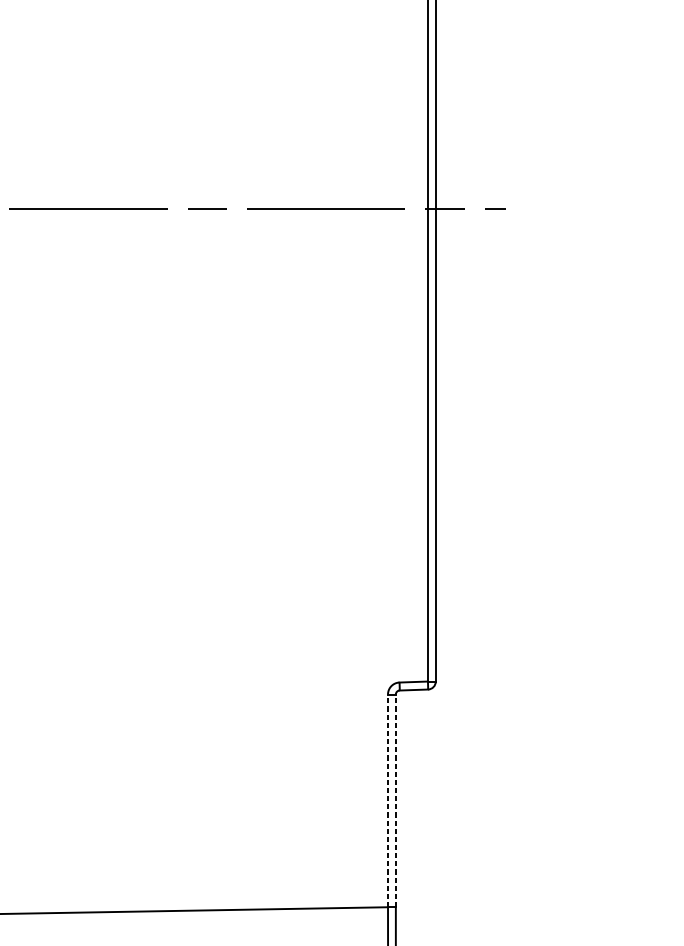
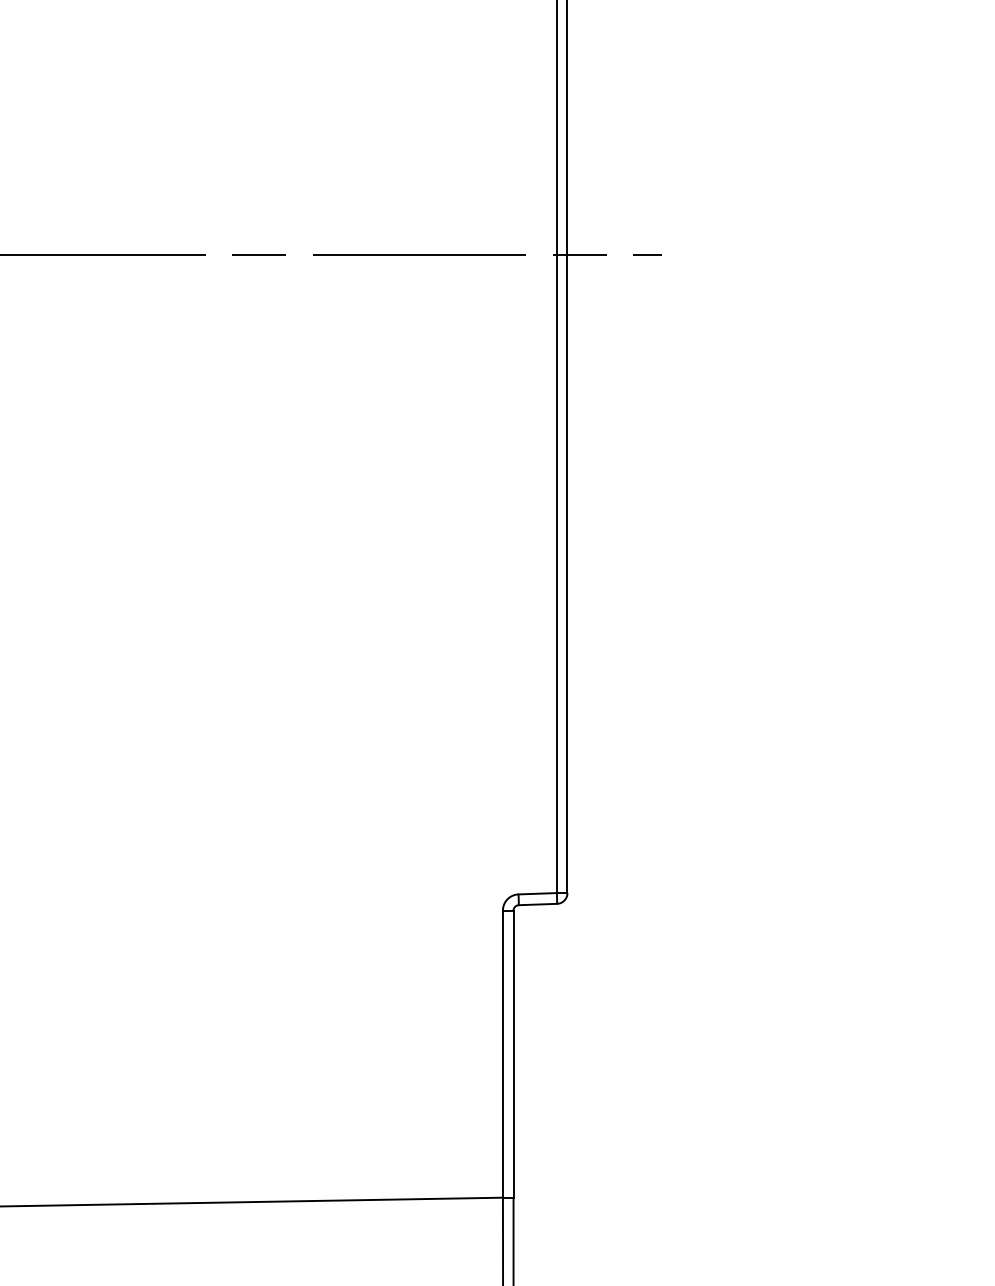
line: (387, 801) -> (502, 1054), dashed -> solid
line: (395, 801) -> (513, 1054), dashed -> solid

